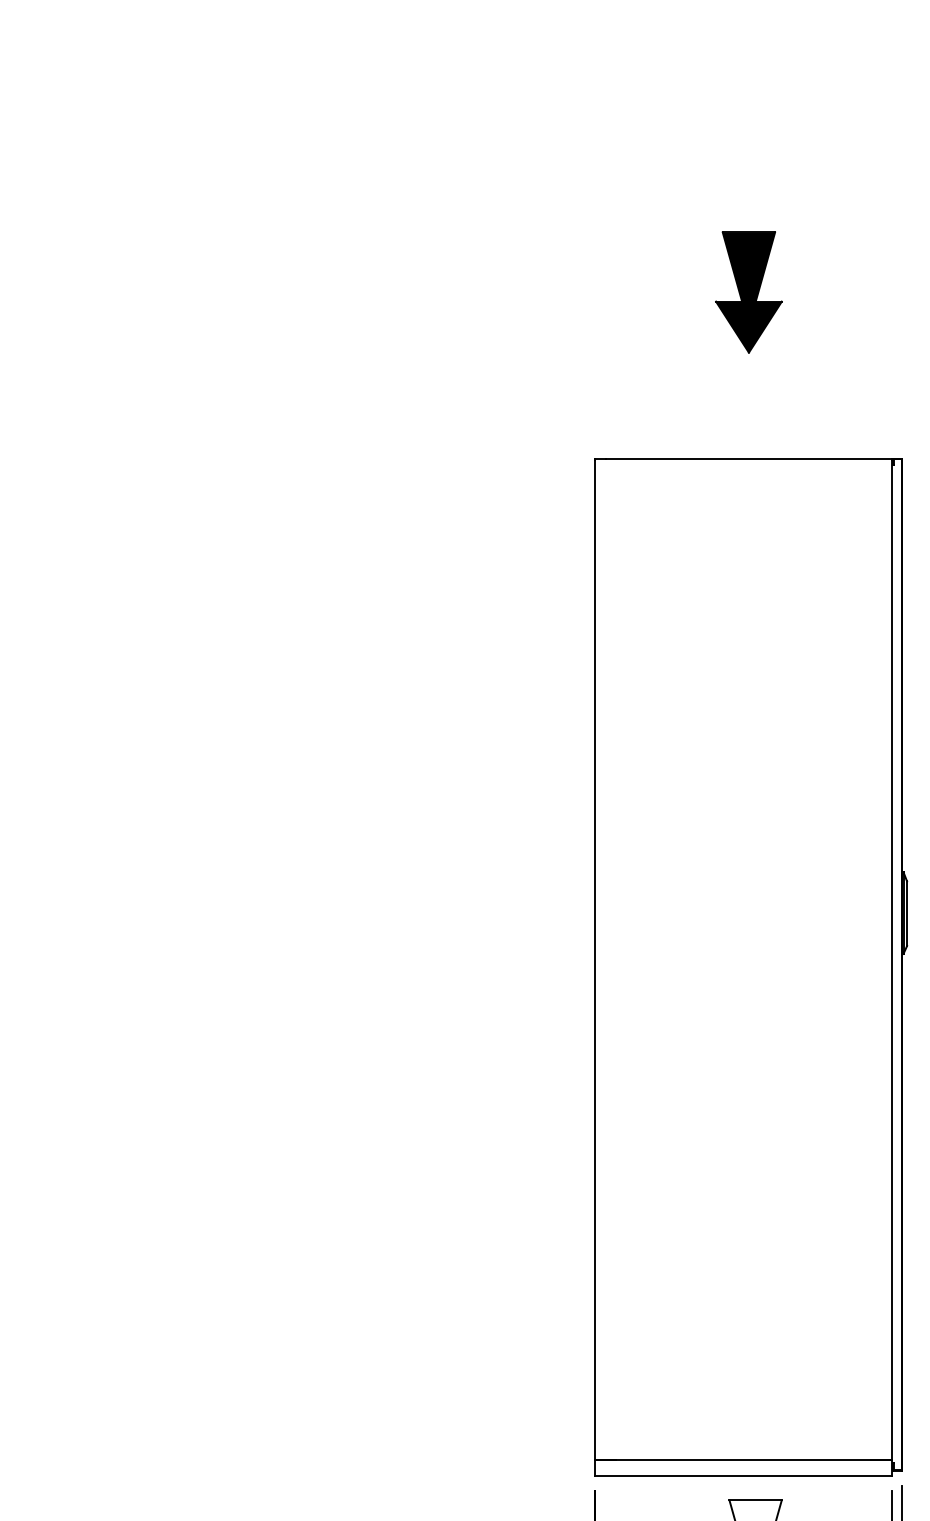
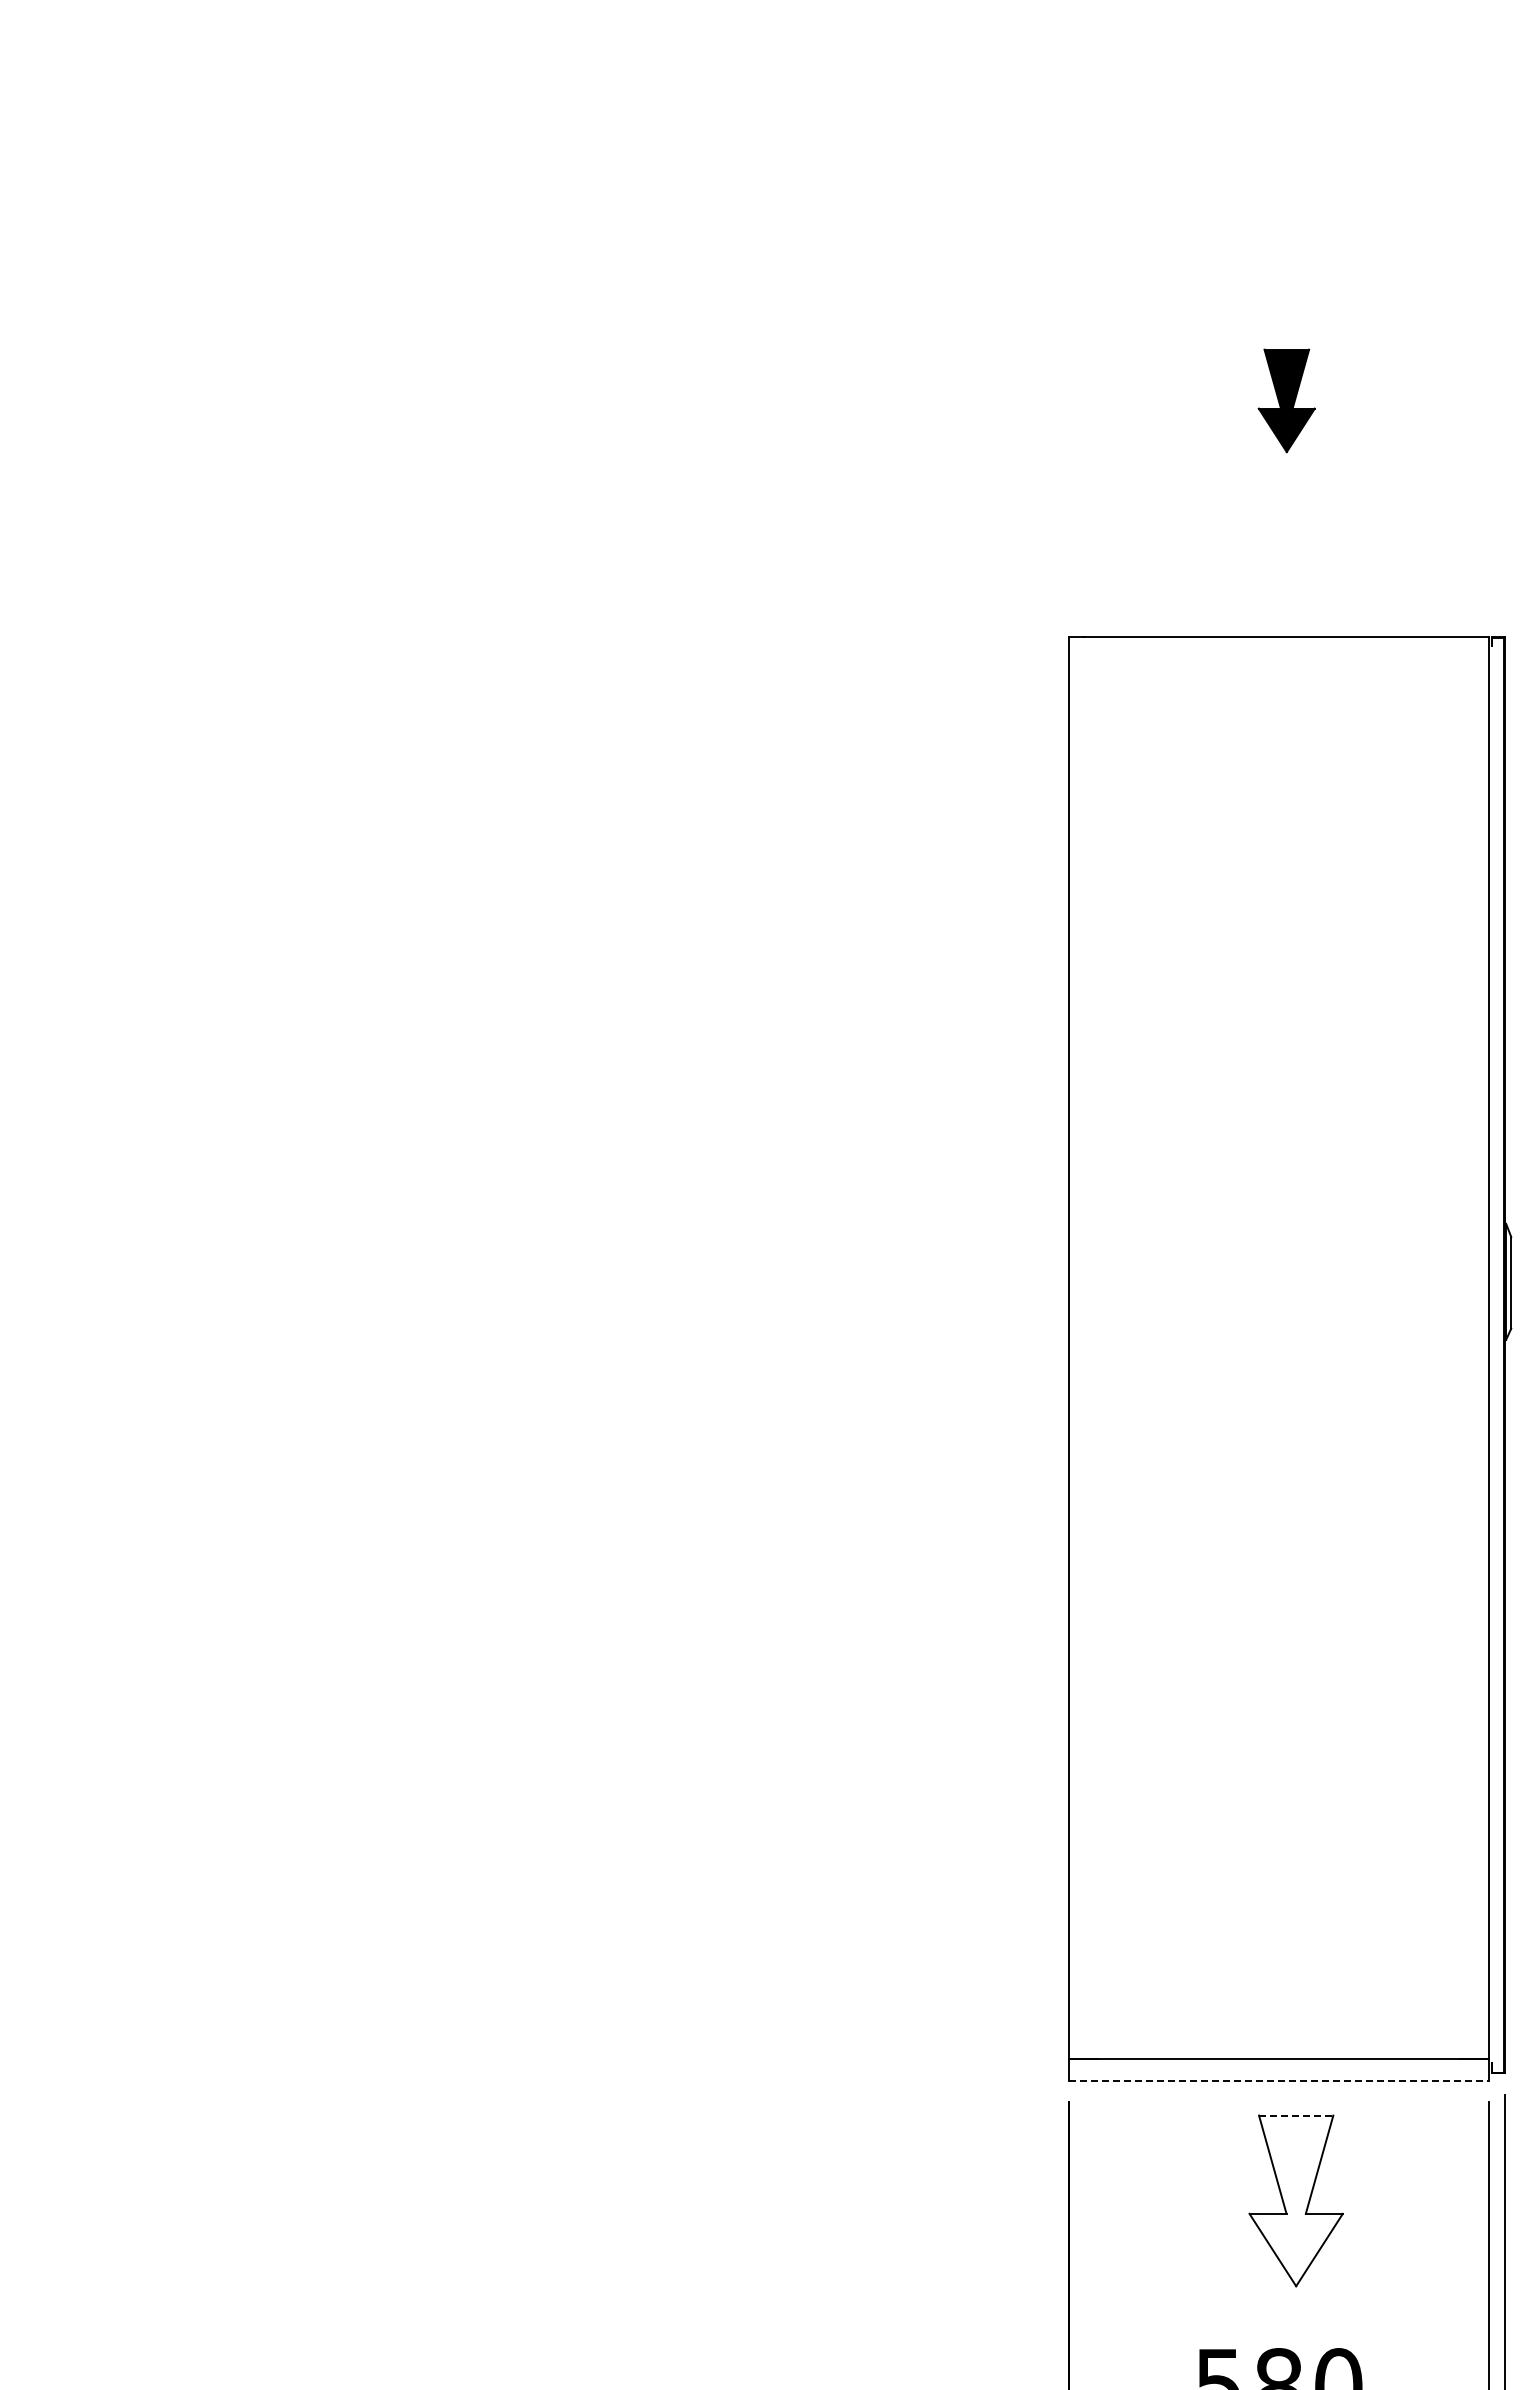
part: (748, 292) -> (1286, 400), size x0.6
line: (743, 1475) -> (1279, 2080), solid -> dashed
line: (755, 1500) -> (1296, 2115), solid -> dashed

